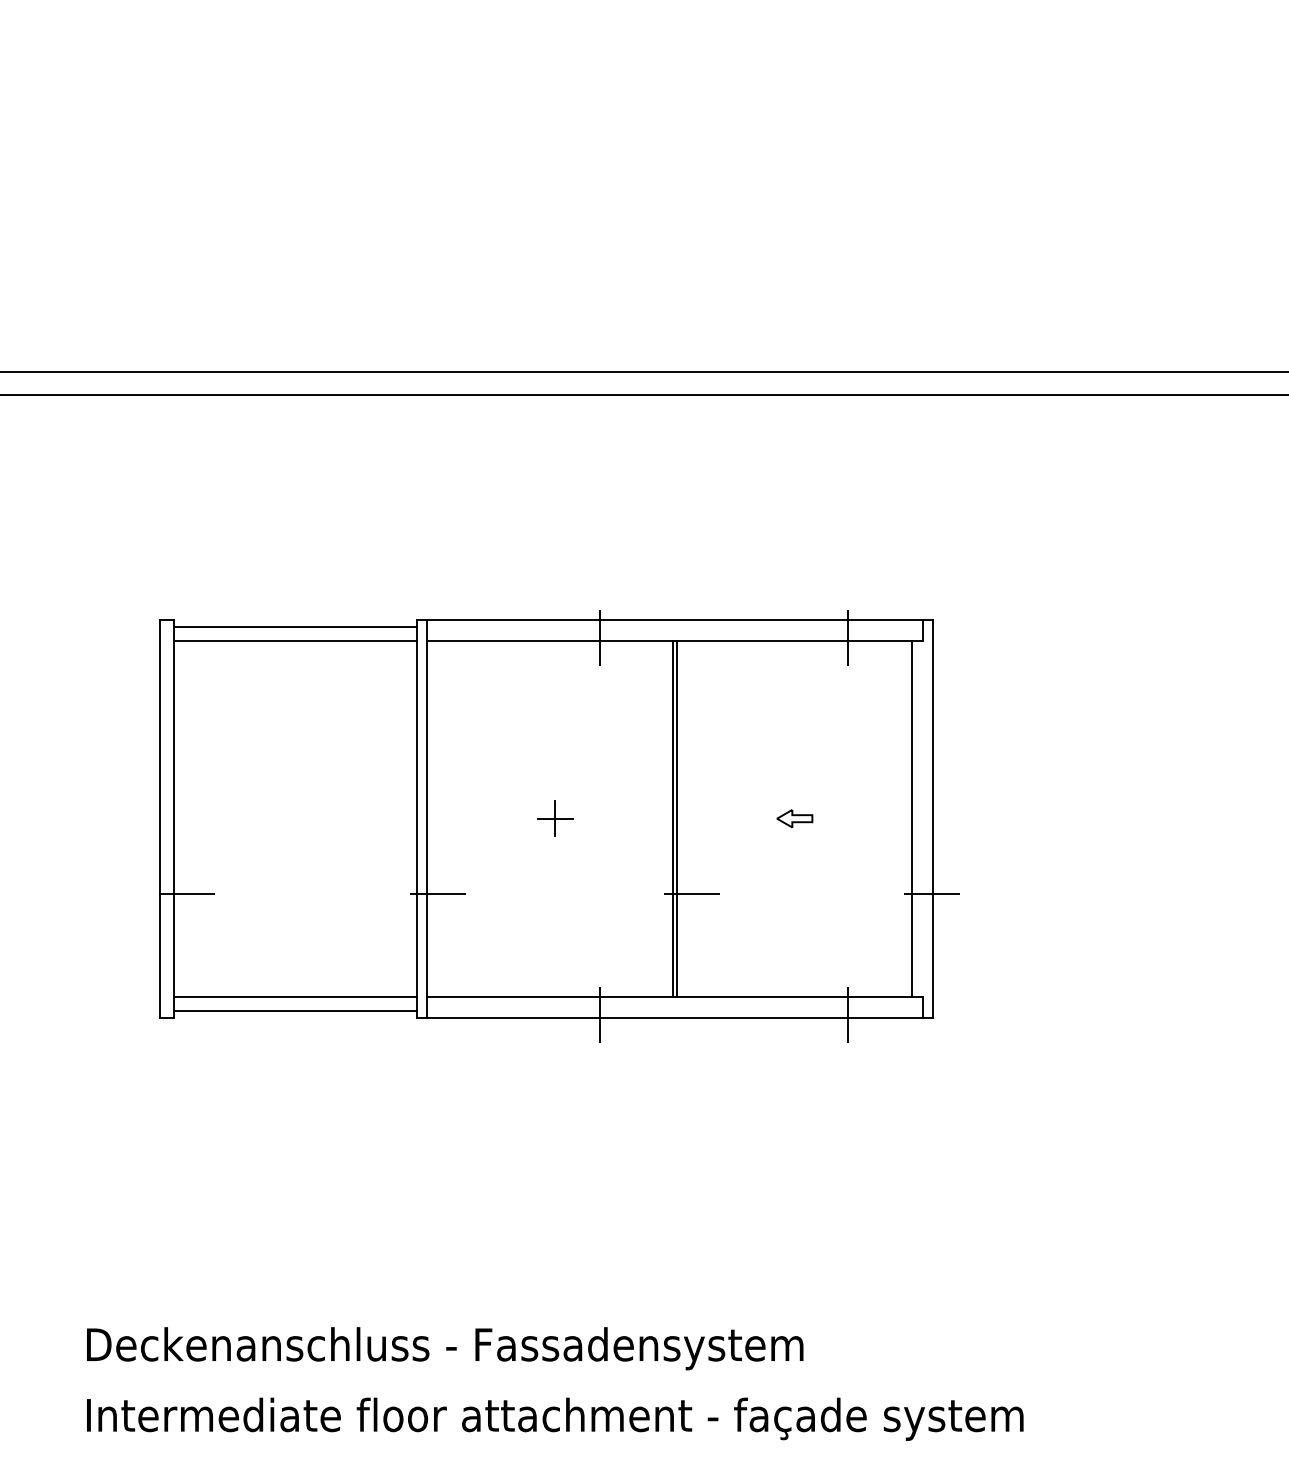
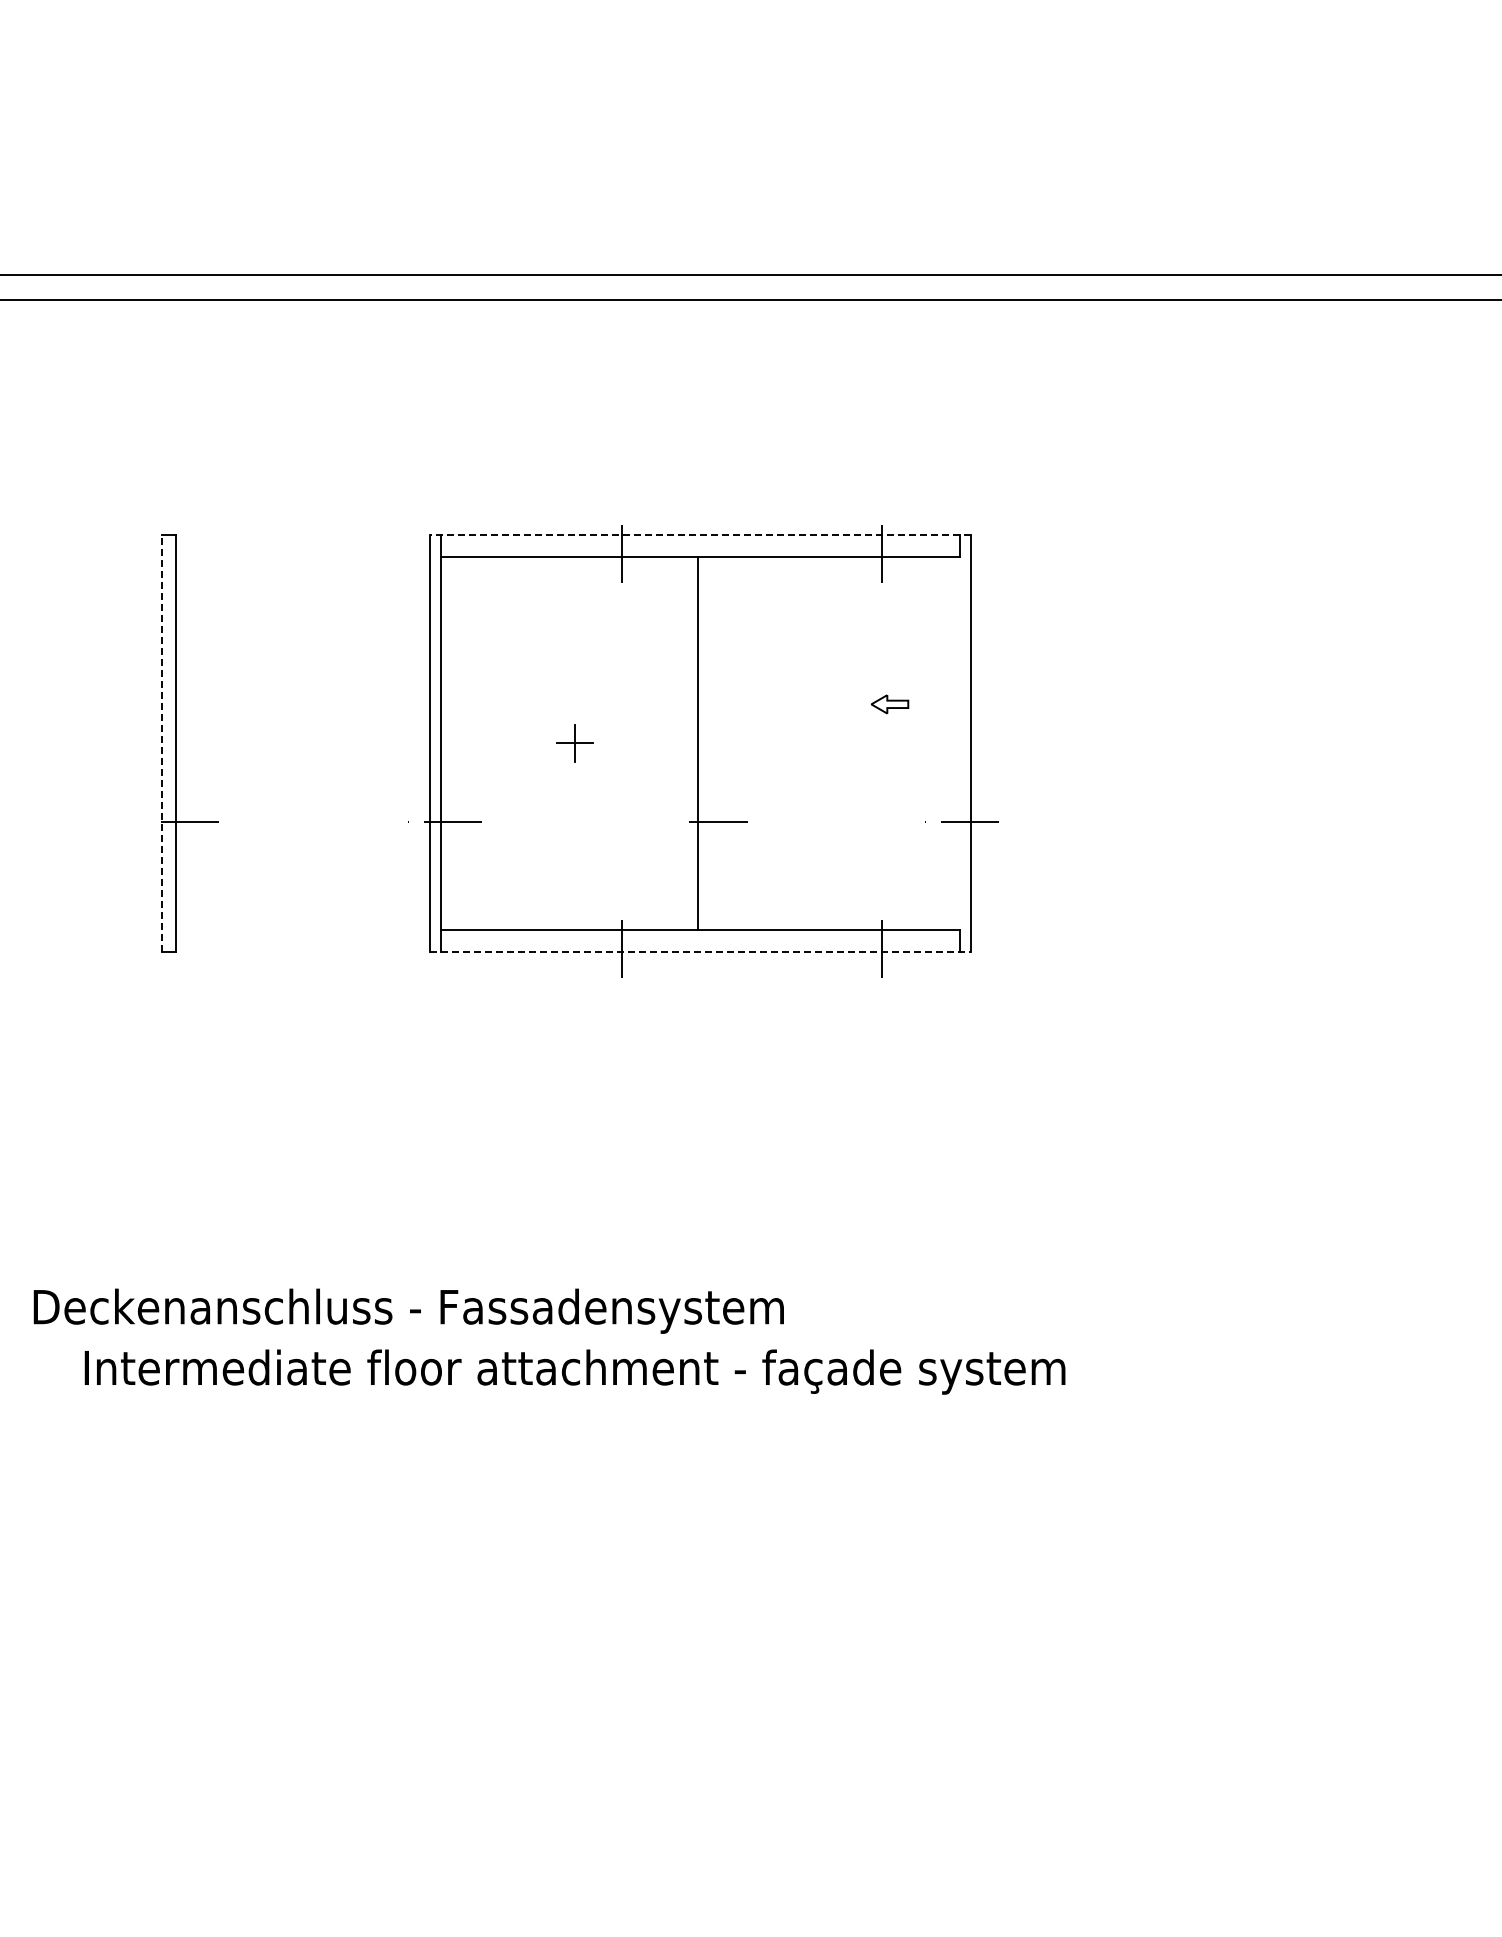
line: (675, 620) -> (700, 535), solid -> dashed
line: (295, 626) -> (303, 542), removed
line: (295, 641) -> (303, 557), removed
line: (160, 817) -> (161, 742), solid -> dashed
line: (676, 818) -> (702, 743), removed
part: (795, 818) -> (890, 704), moved
line: (911, 818) -> (948, 743), removed
line: (295, 996) -> (303, 929), removed
line: (295, 1010) -> (303, 944), removed
line: (675, 1017) -> (701, 951), solid -> dashed
text: (444, 1348) -> (408, 1310), moved

